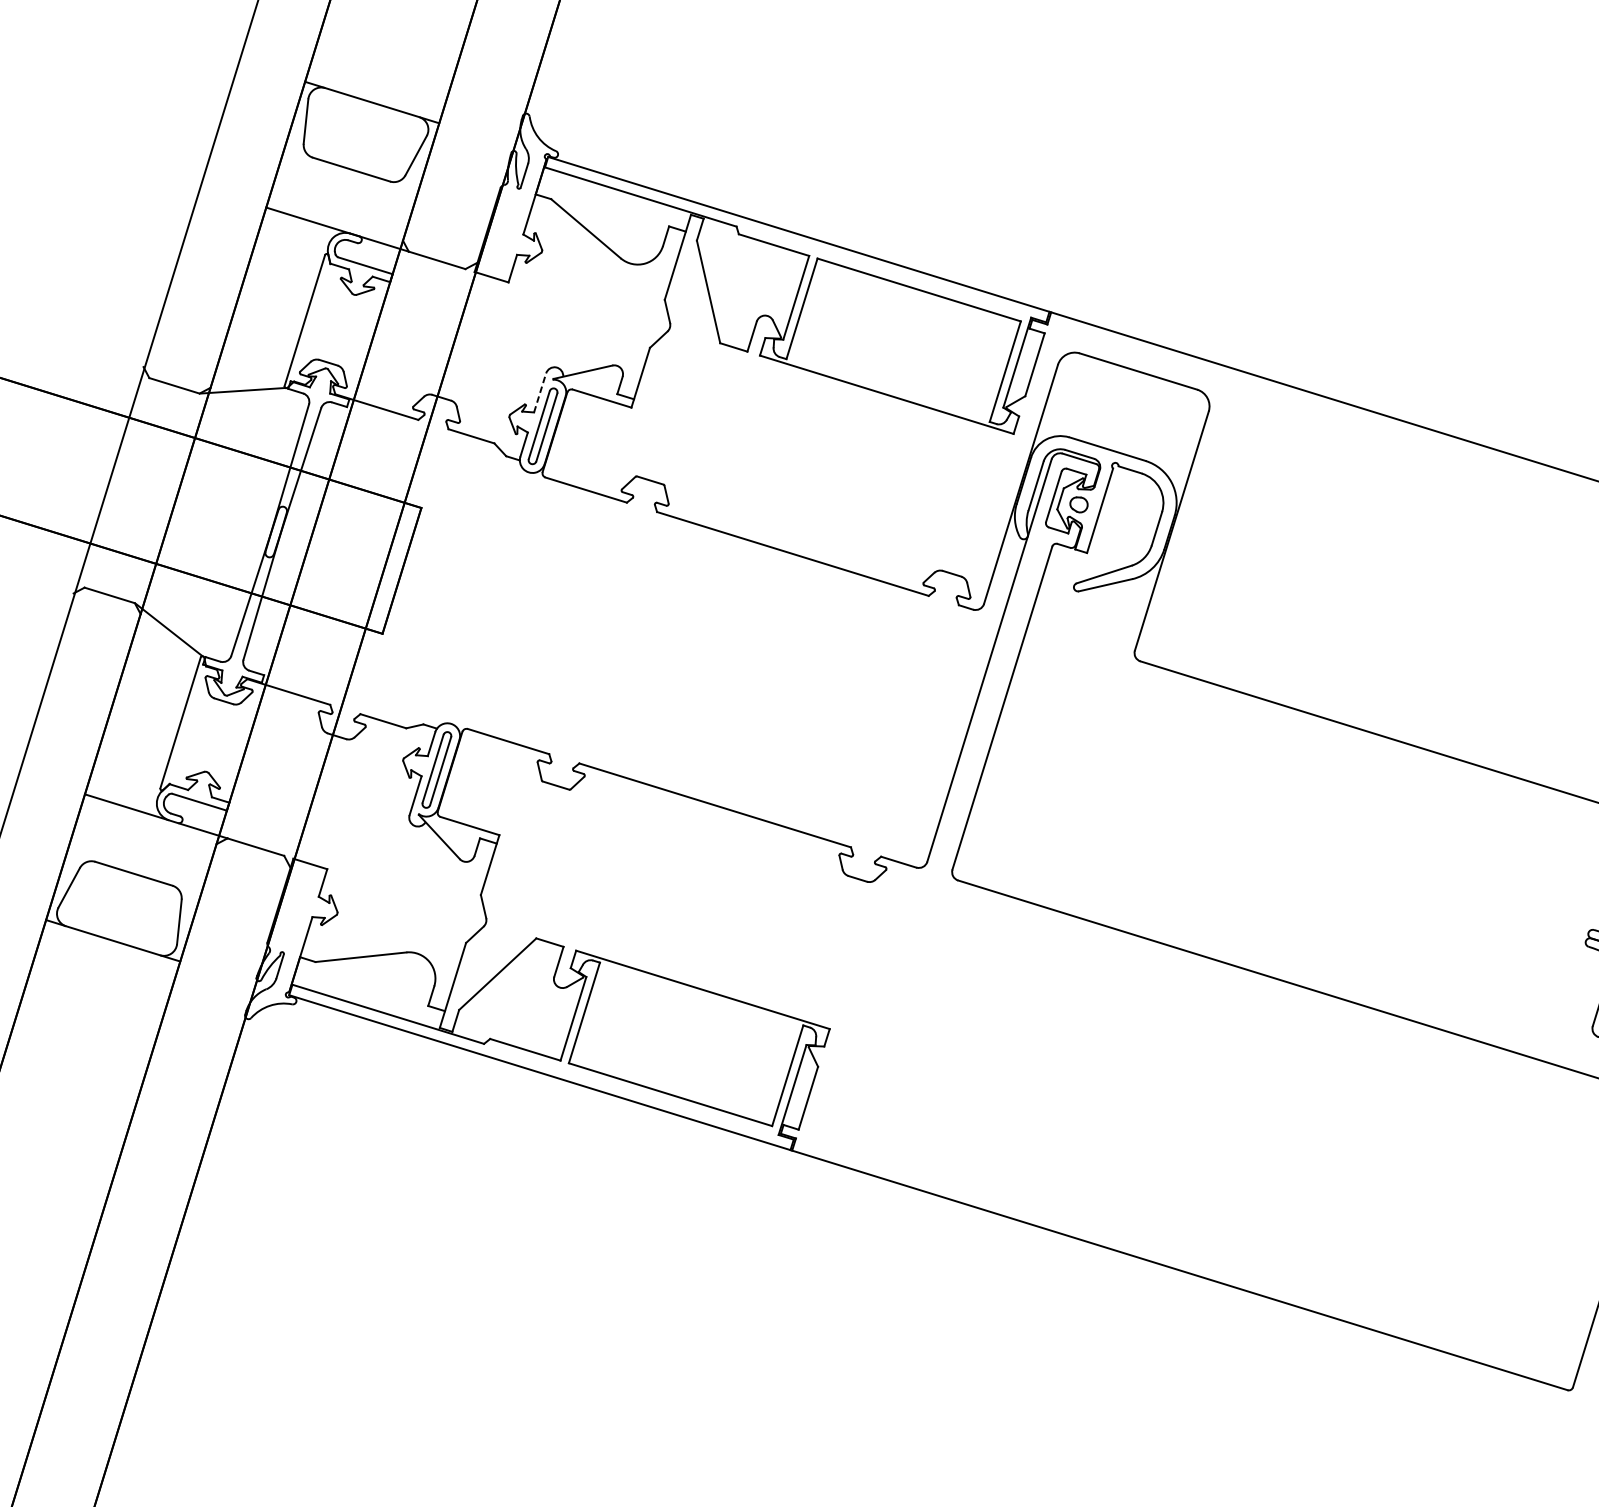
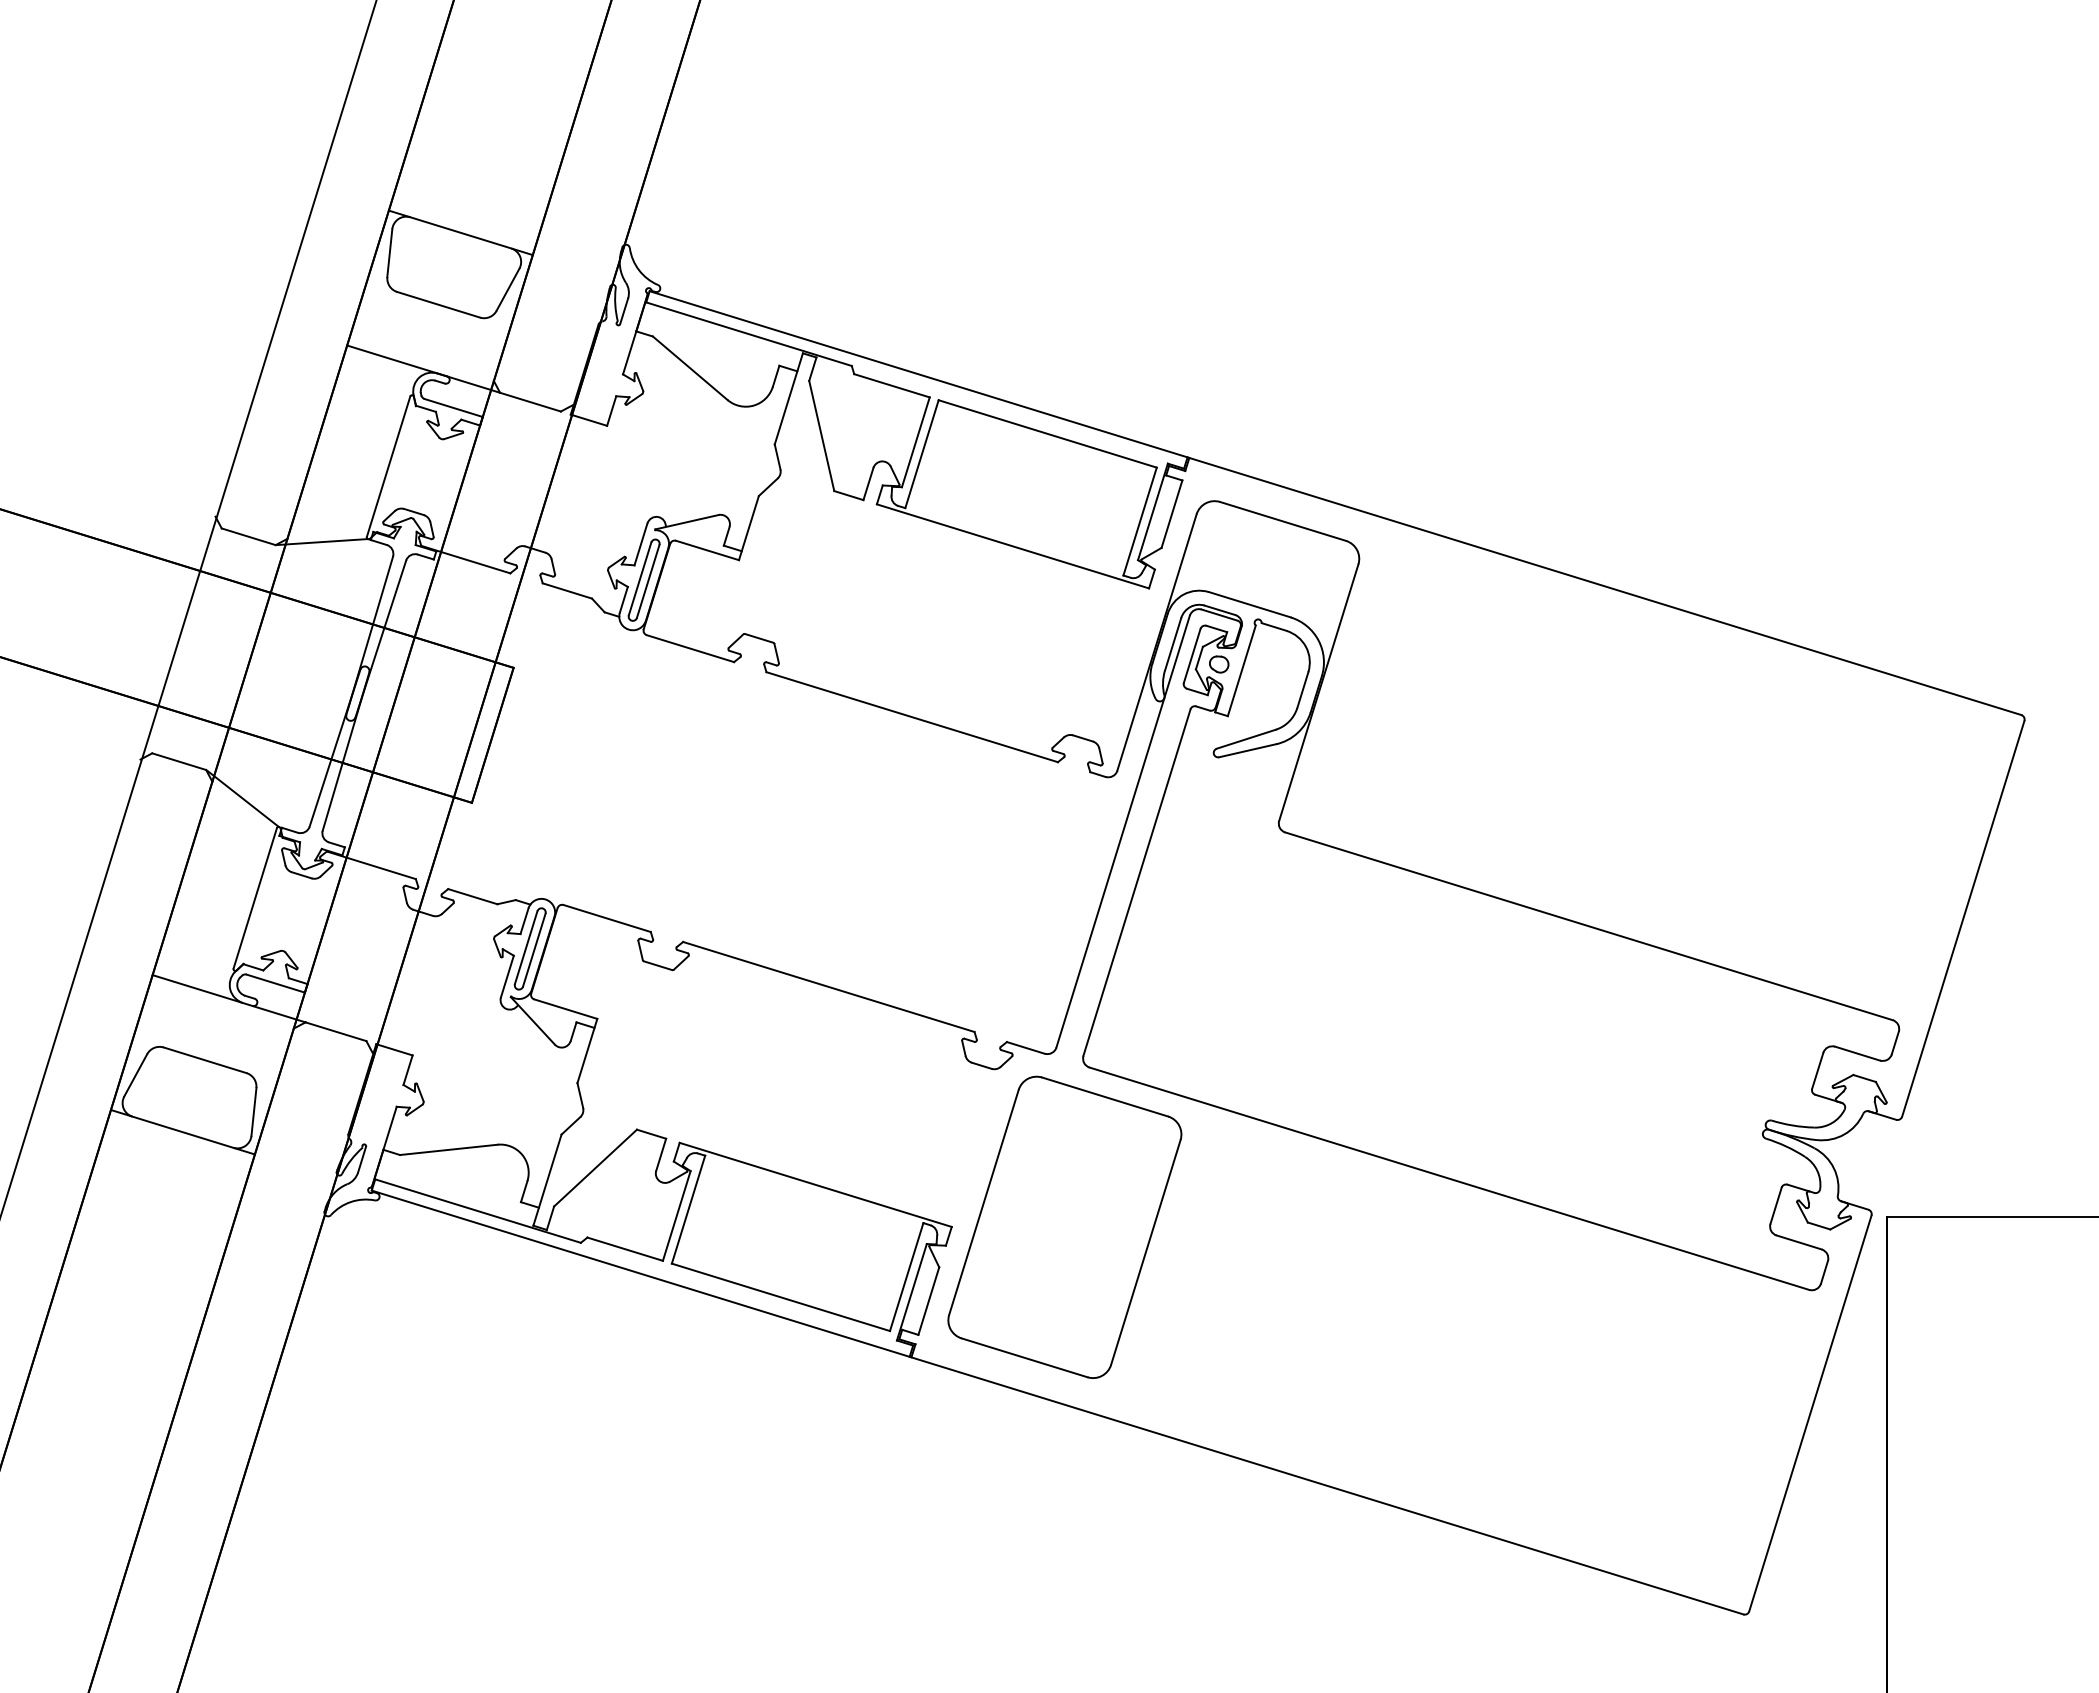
line: (539, 393) -> (640, 544), dashed -> solid
part: (934, 1028) -> (1064, 1226), added

